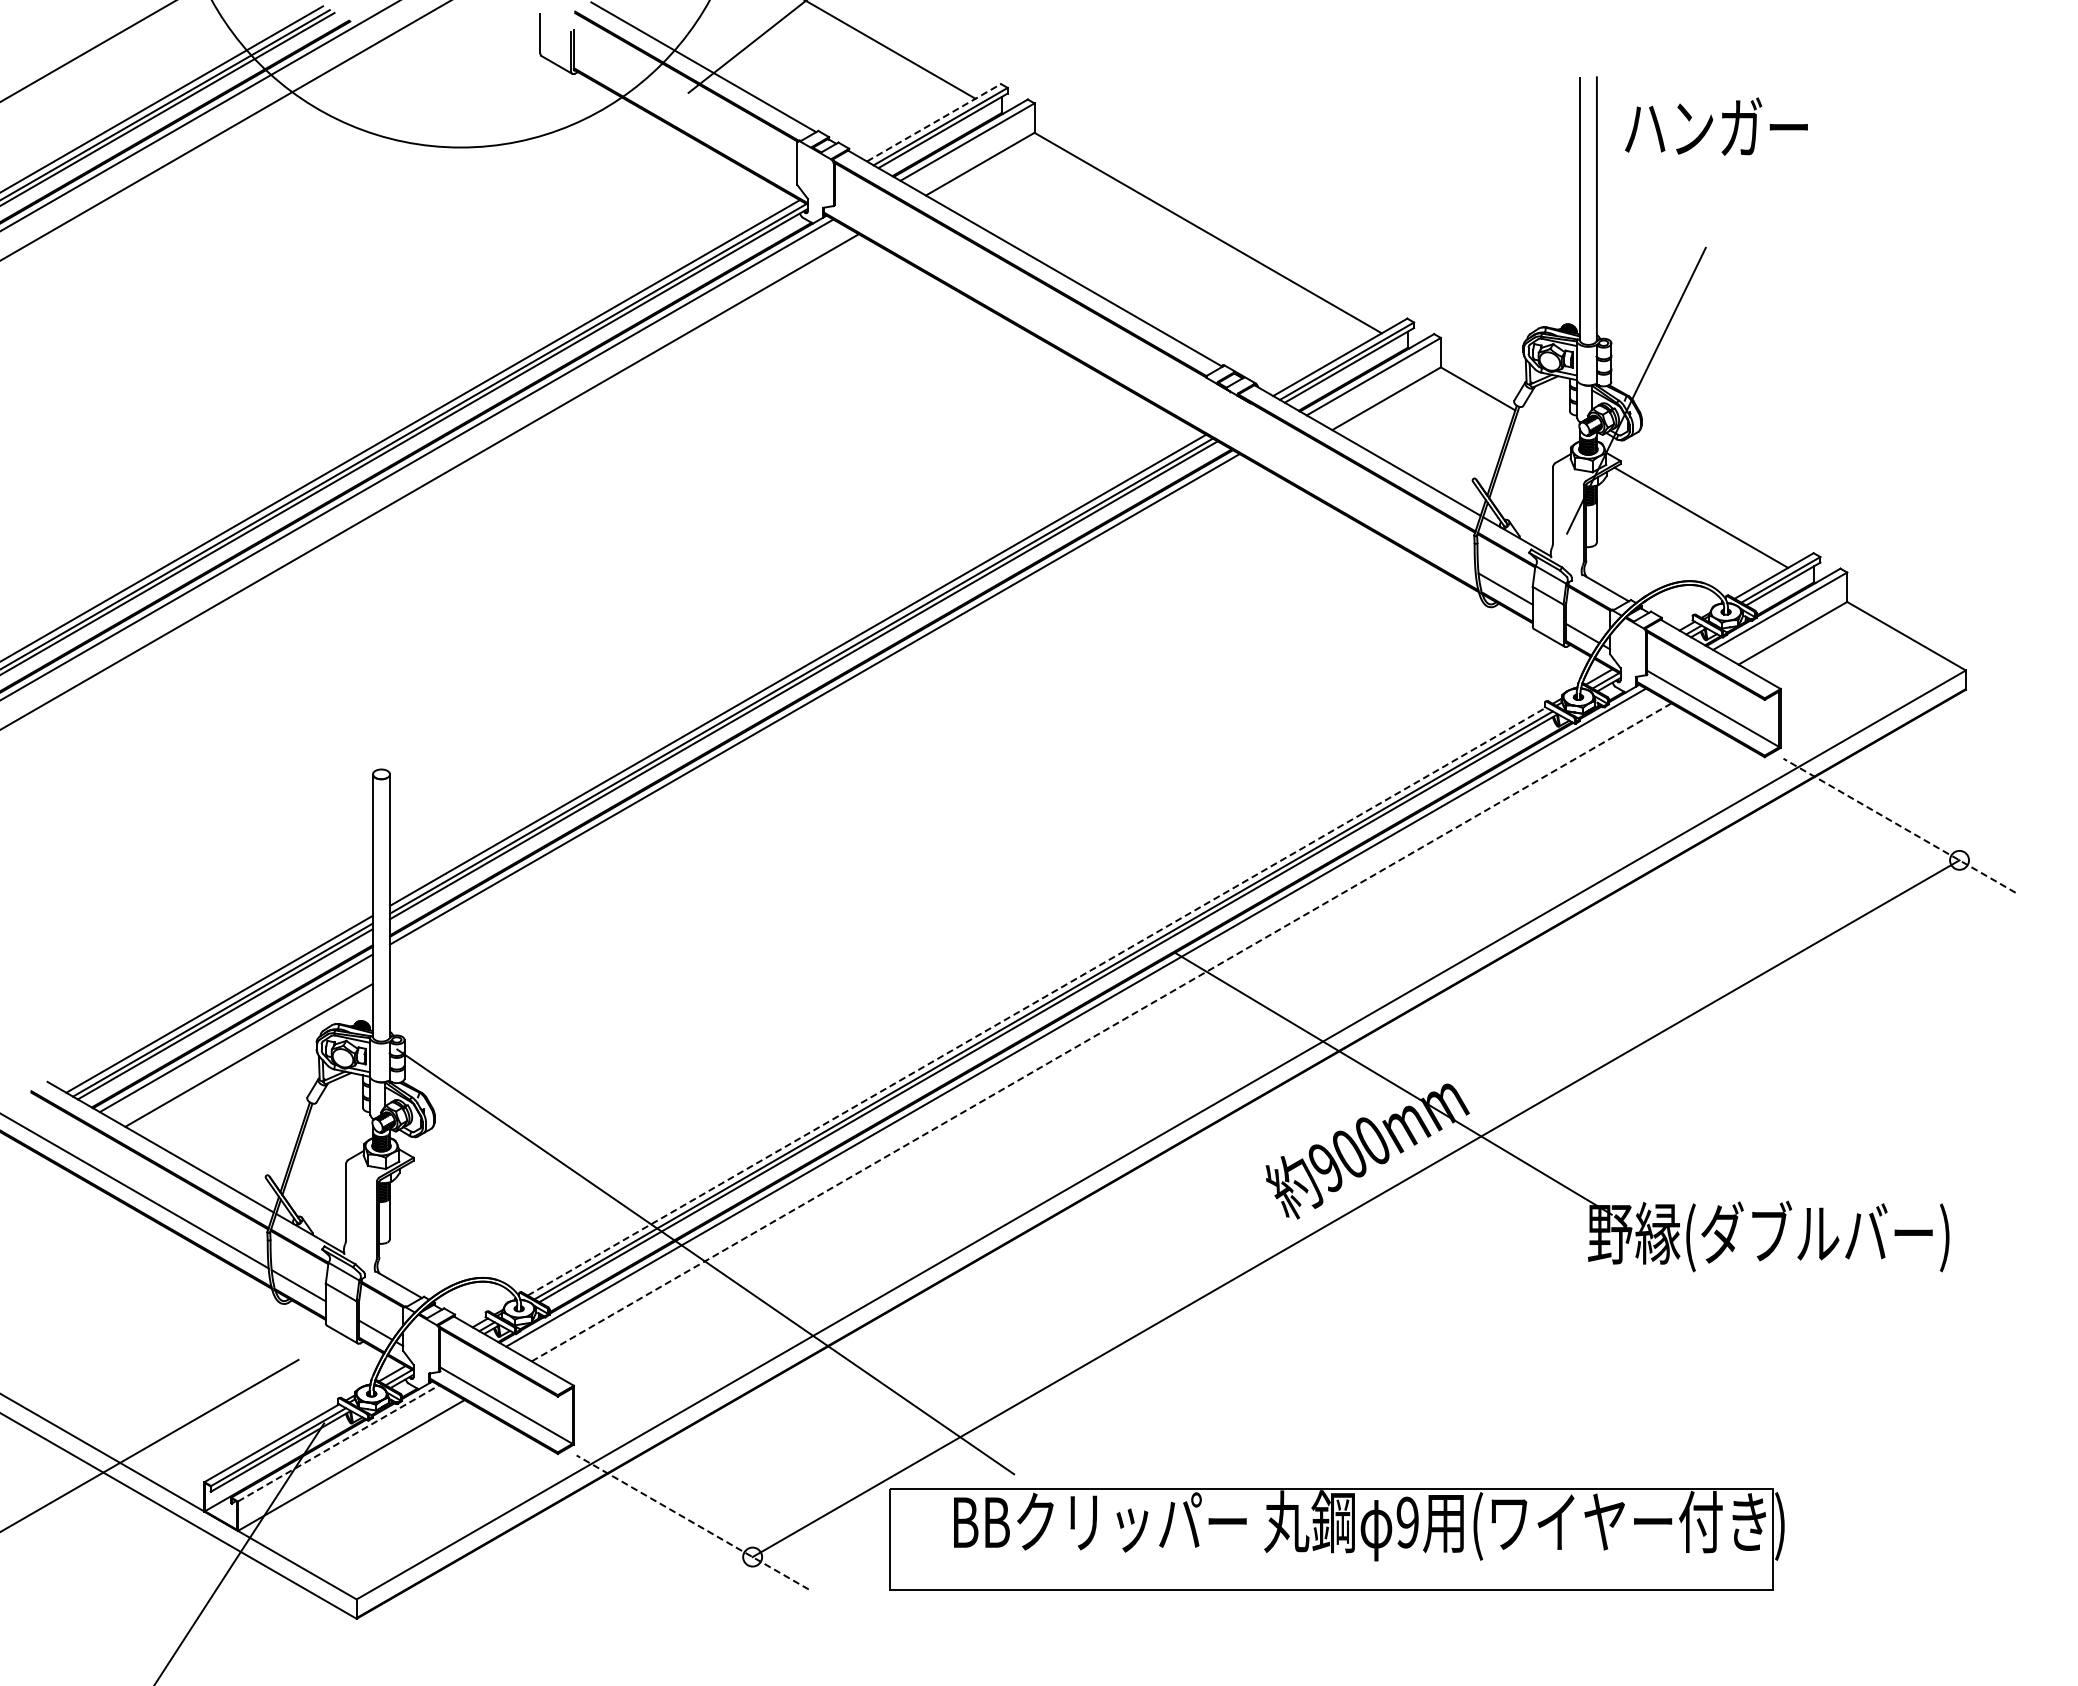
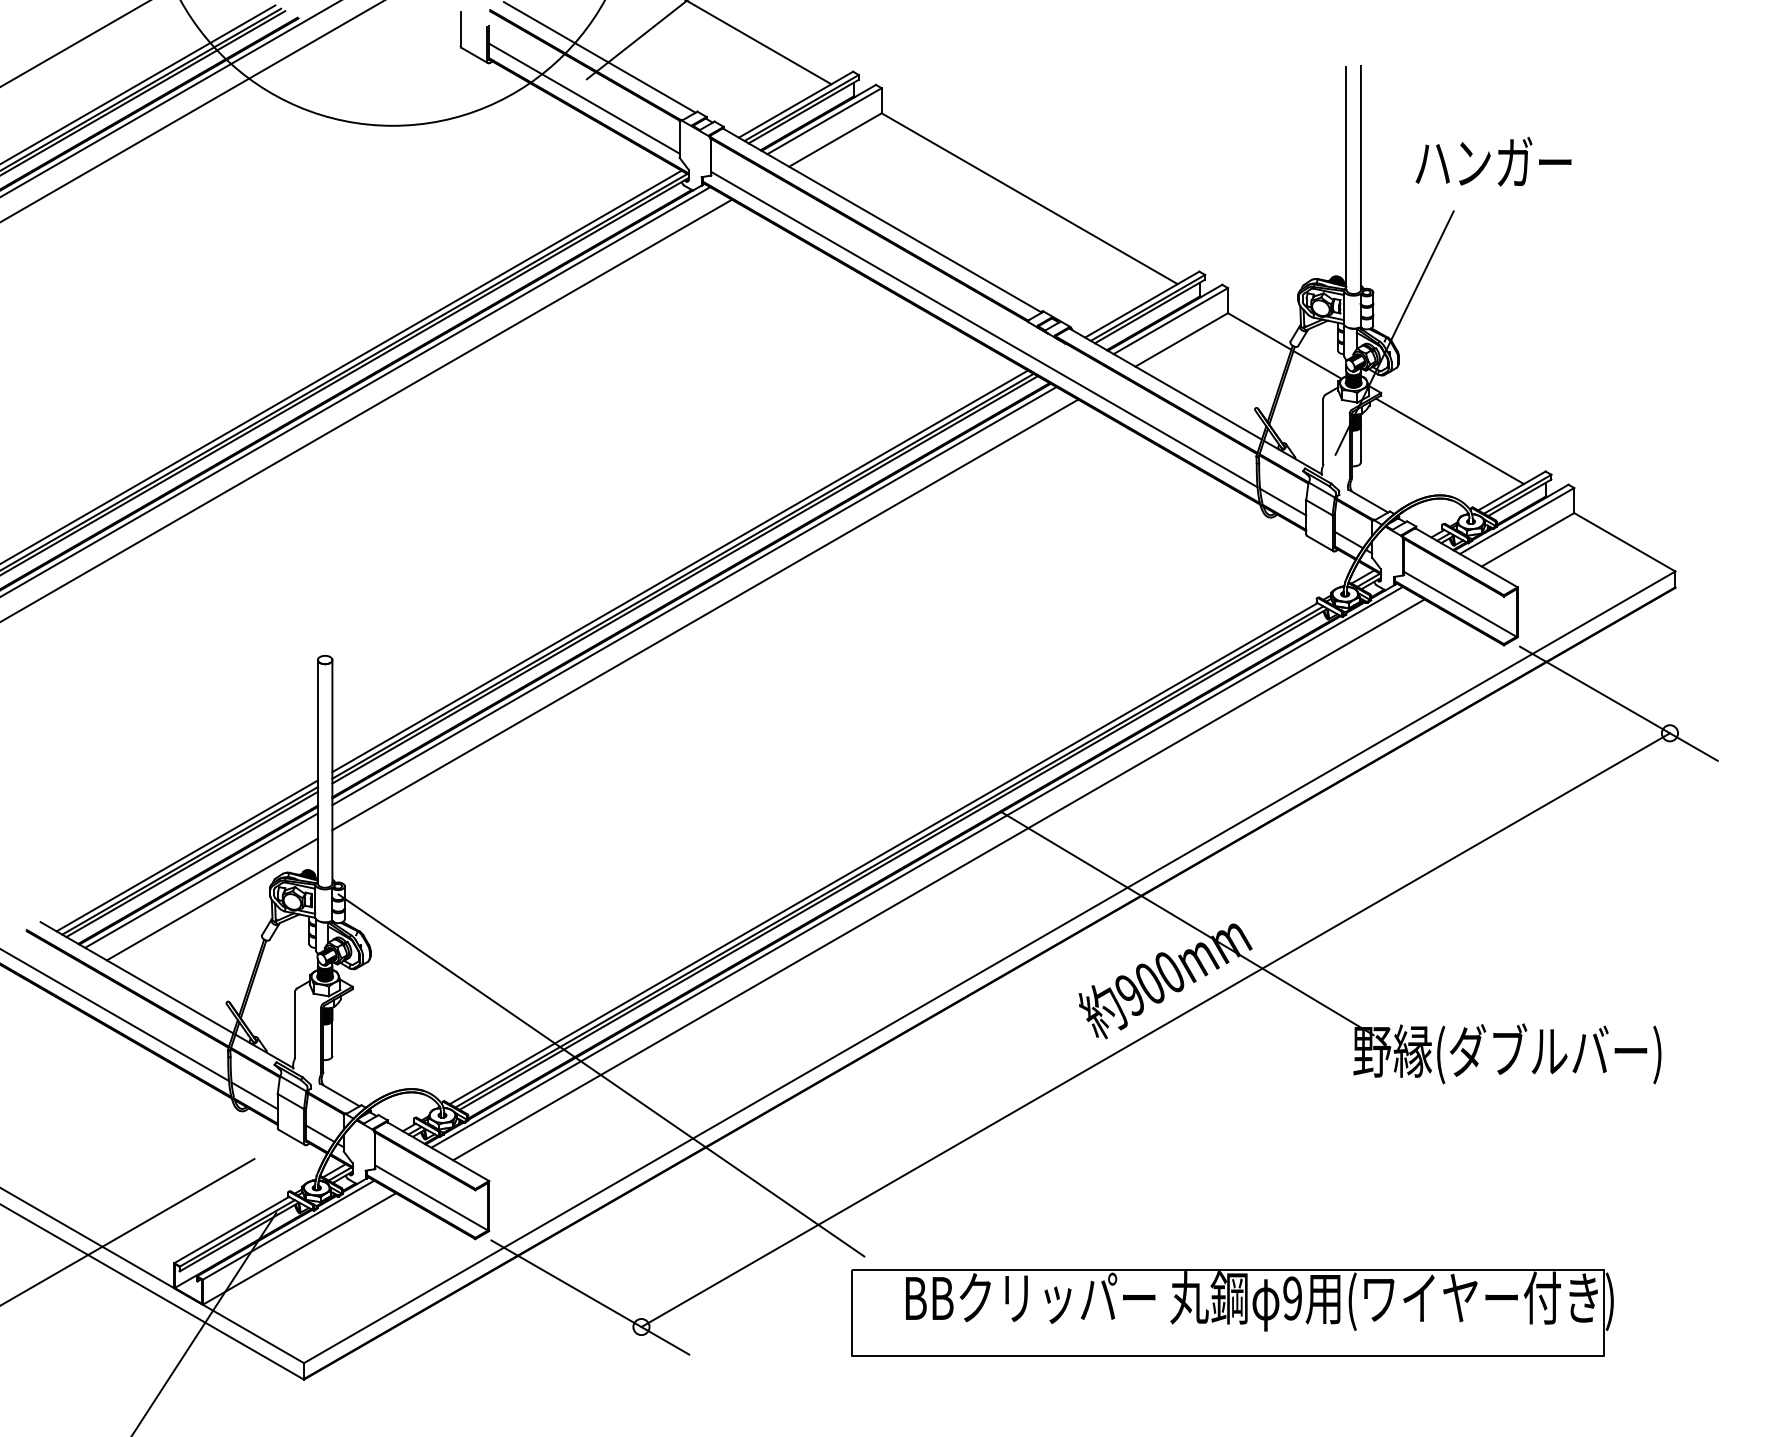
line: (685, 115) -> (584, 98), added
line: (934, 122) -> (796, 104), dashed -> solid
text: (1716, 126) -> (1493, 161), moved
line: (1154, 386) -> (983, 329), added
line: (1545, 427) -> (1317, 364), added
line: (827, 721) -> (705, 614), added
line: (1899, 825) -> (1618, 703), dashed -> solid
line: (1036, 1001) -> (883, 853), dashed -> solid
line: (1102, 1032) -> (939, 879), dashed -> solid
line: (339, 1443) -> (289, 1230), dashed -> solid
line: (692, 1522) -> (590, 1297), dashed -> solid
part: (1336, 1539) -> (1231, 1312), moved

